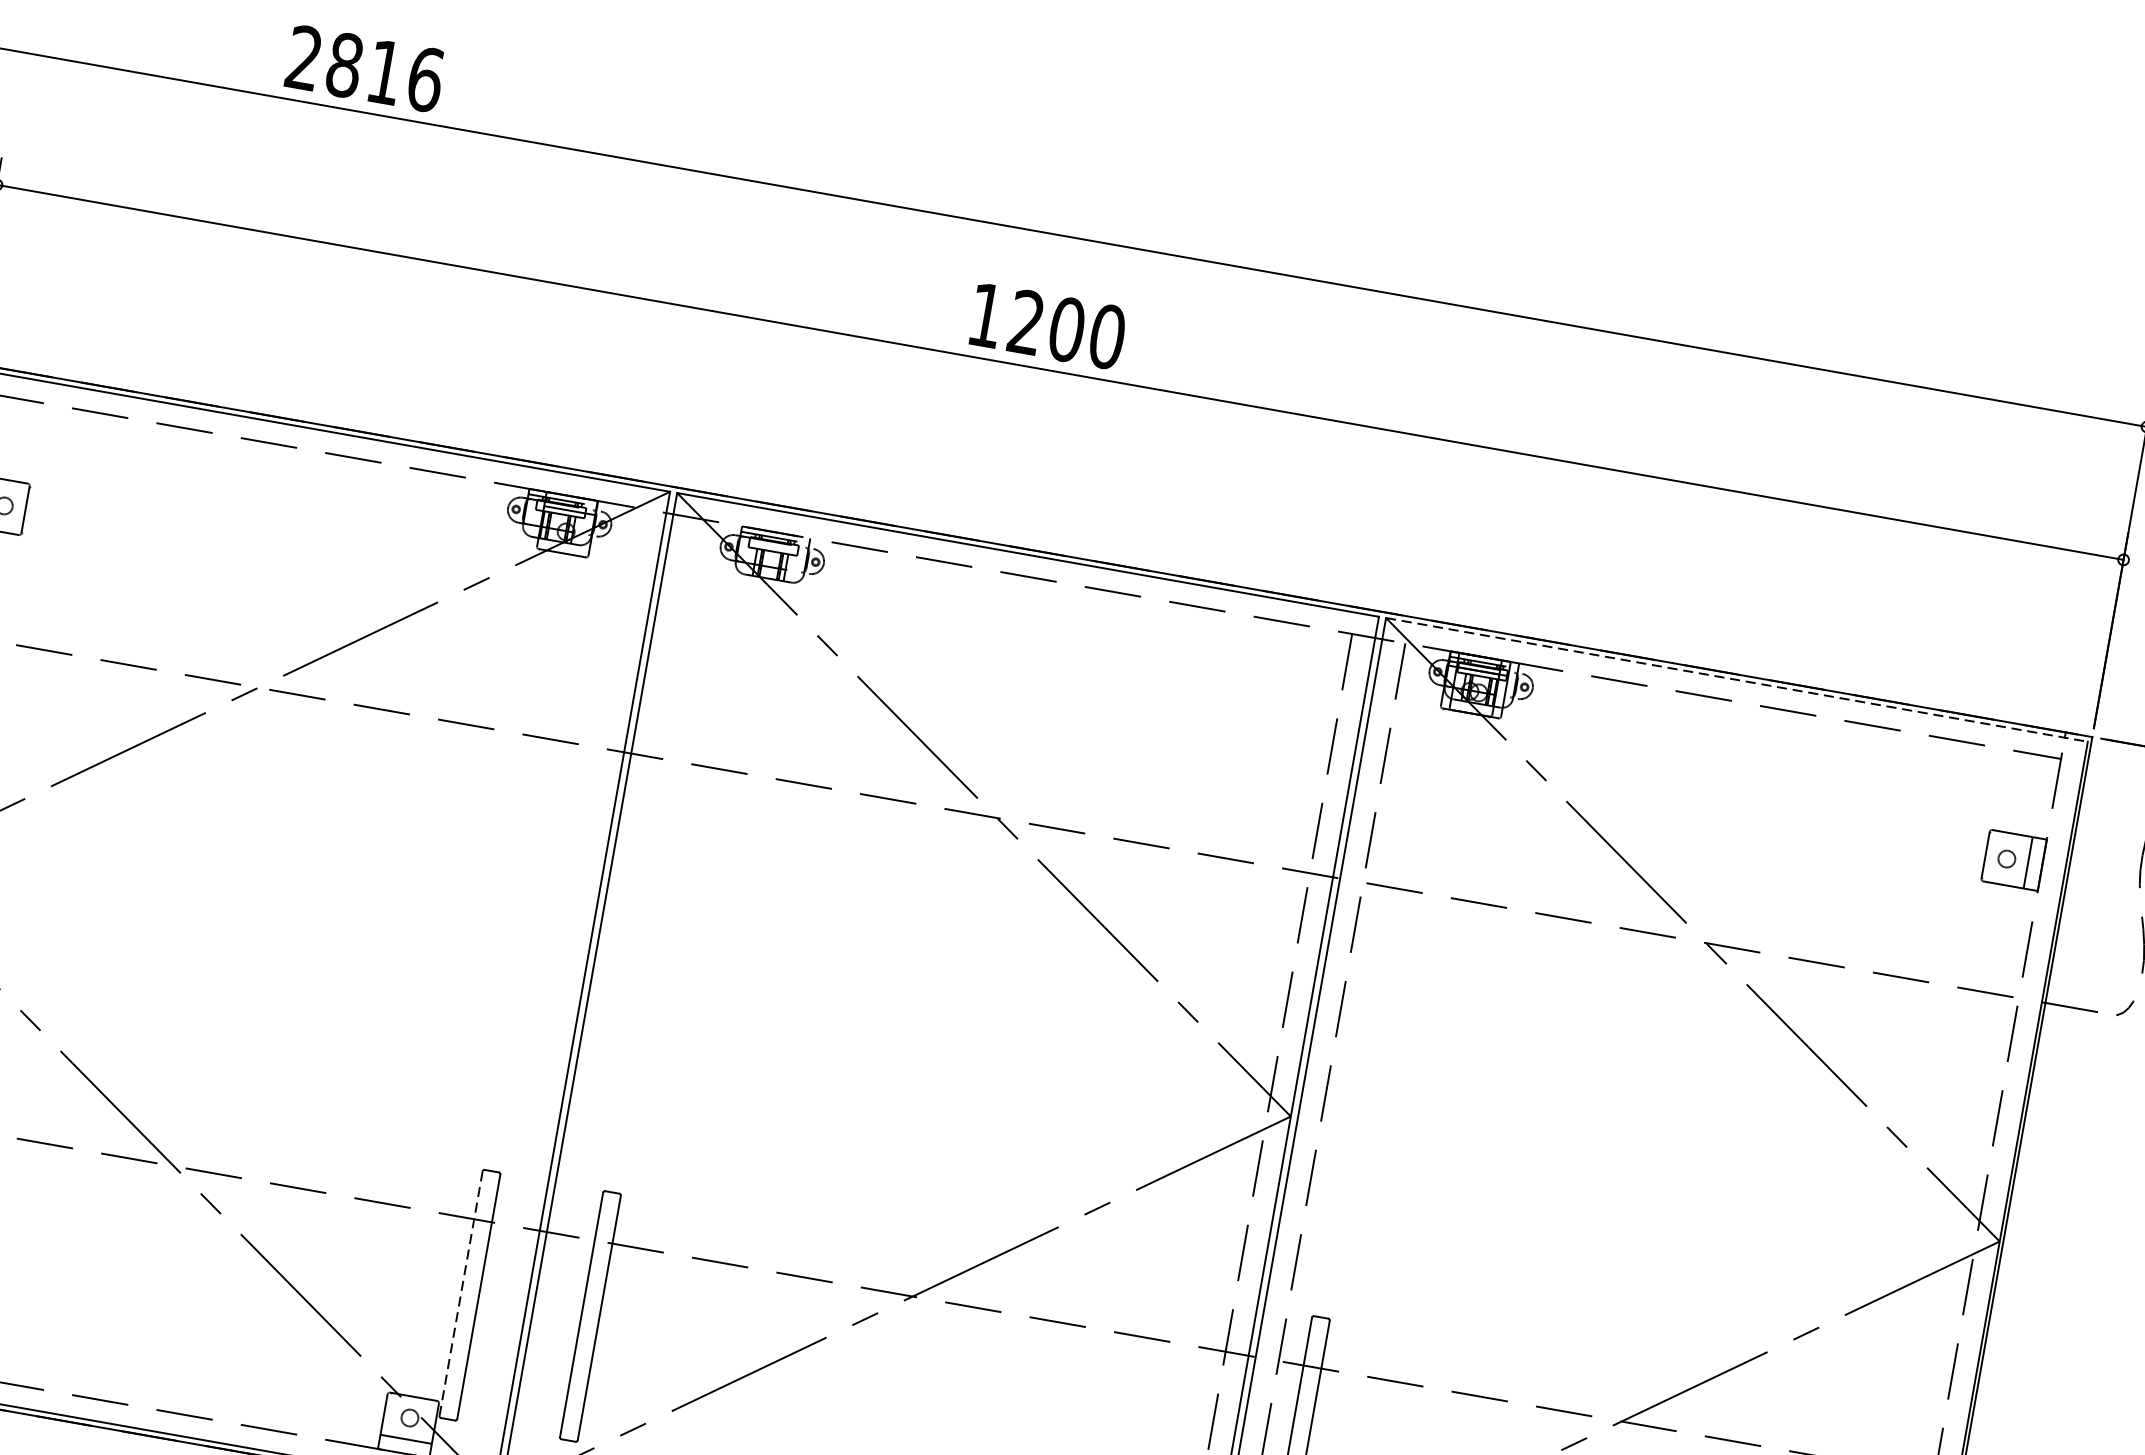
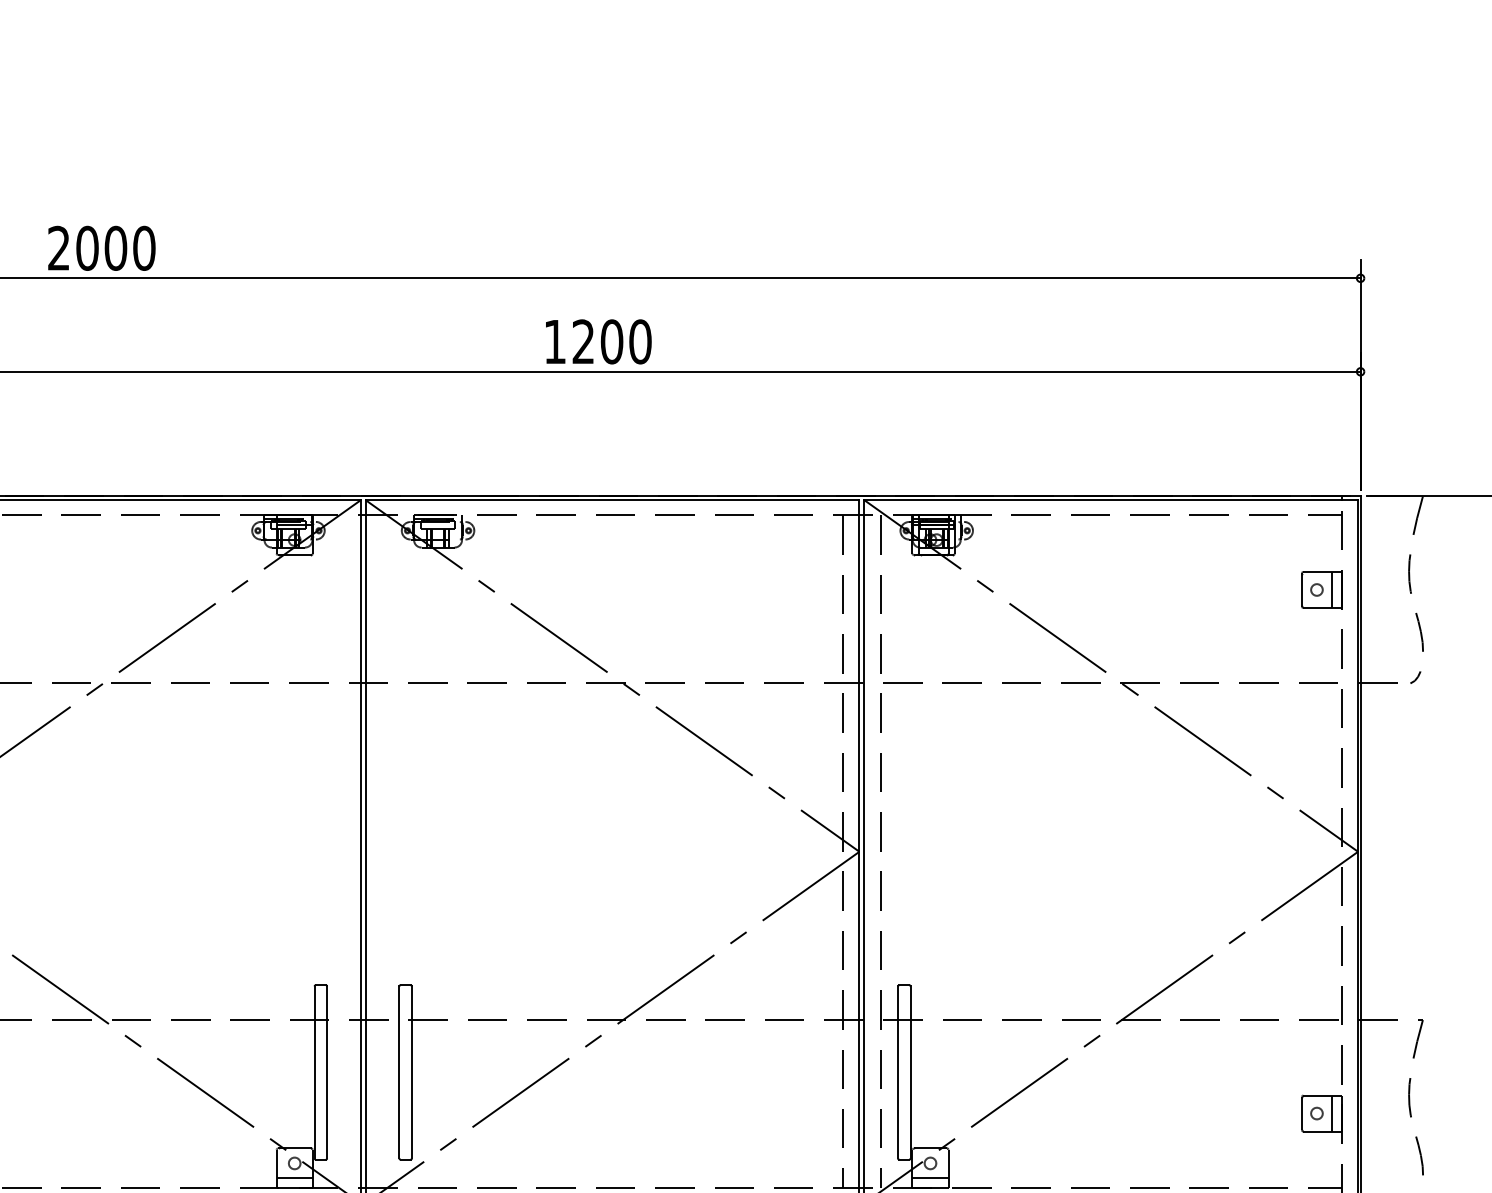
text: (384, 71) -> (115, 247), 2816 -> 2000
line: (1737, 680) -> (1111, 500), dashed -> solid
line: (460, 1293) -> (314, 1072), dashed -> solid

